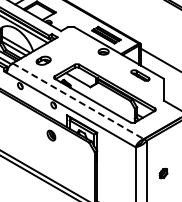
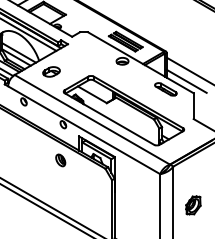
line: (157, 68) -> (186, 81), added
line: (78, 101) -> (92, 120), dashed -> solid
part: (163, 173) -> (193, 205), size x1.67

